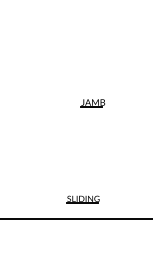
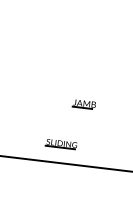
part: (92, 103) -> (83, 104), moved

